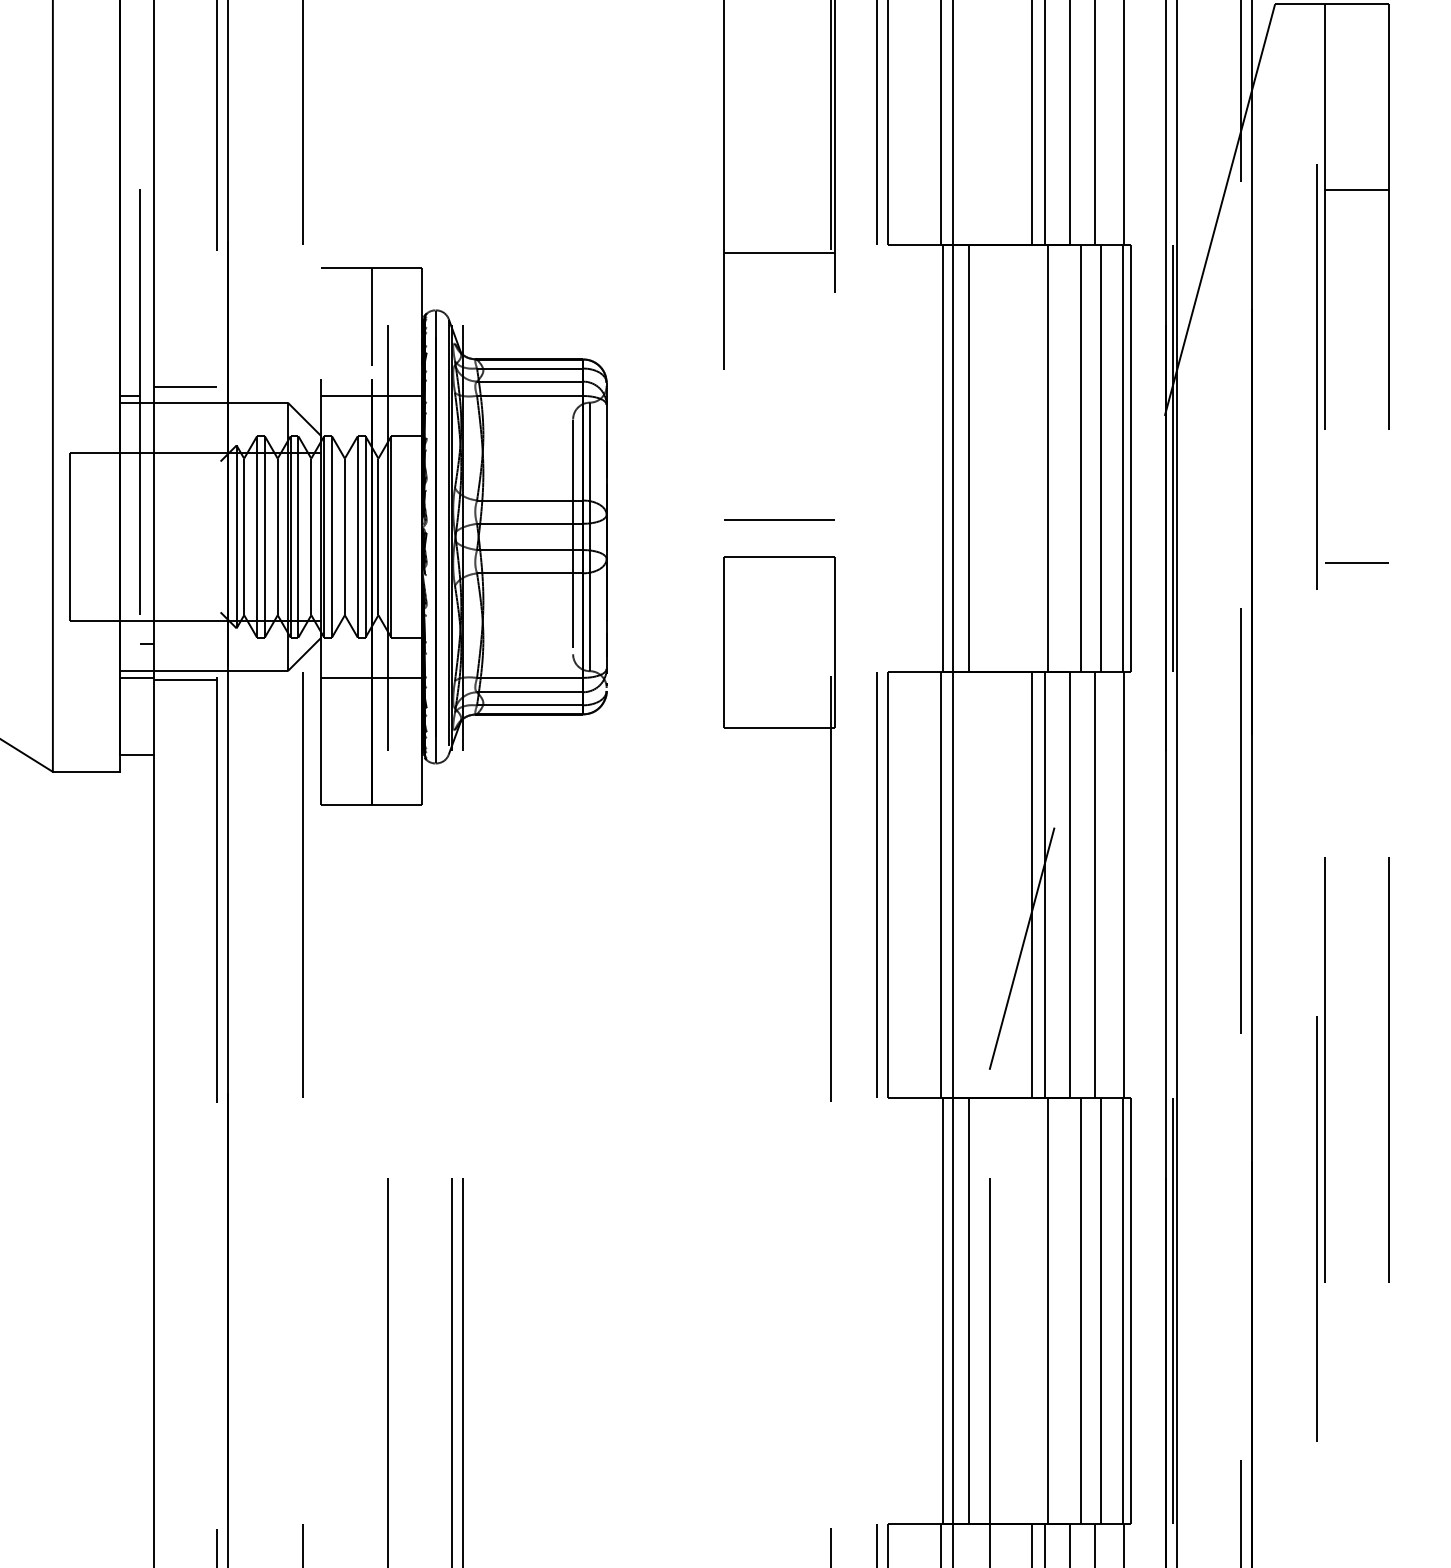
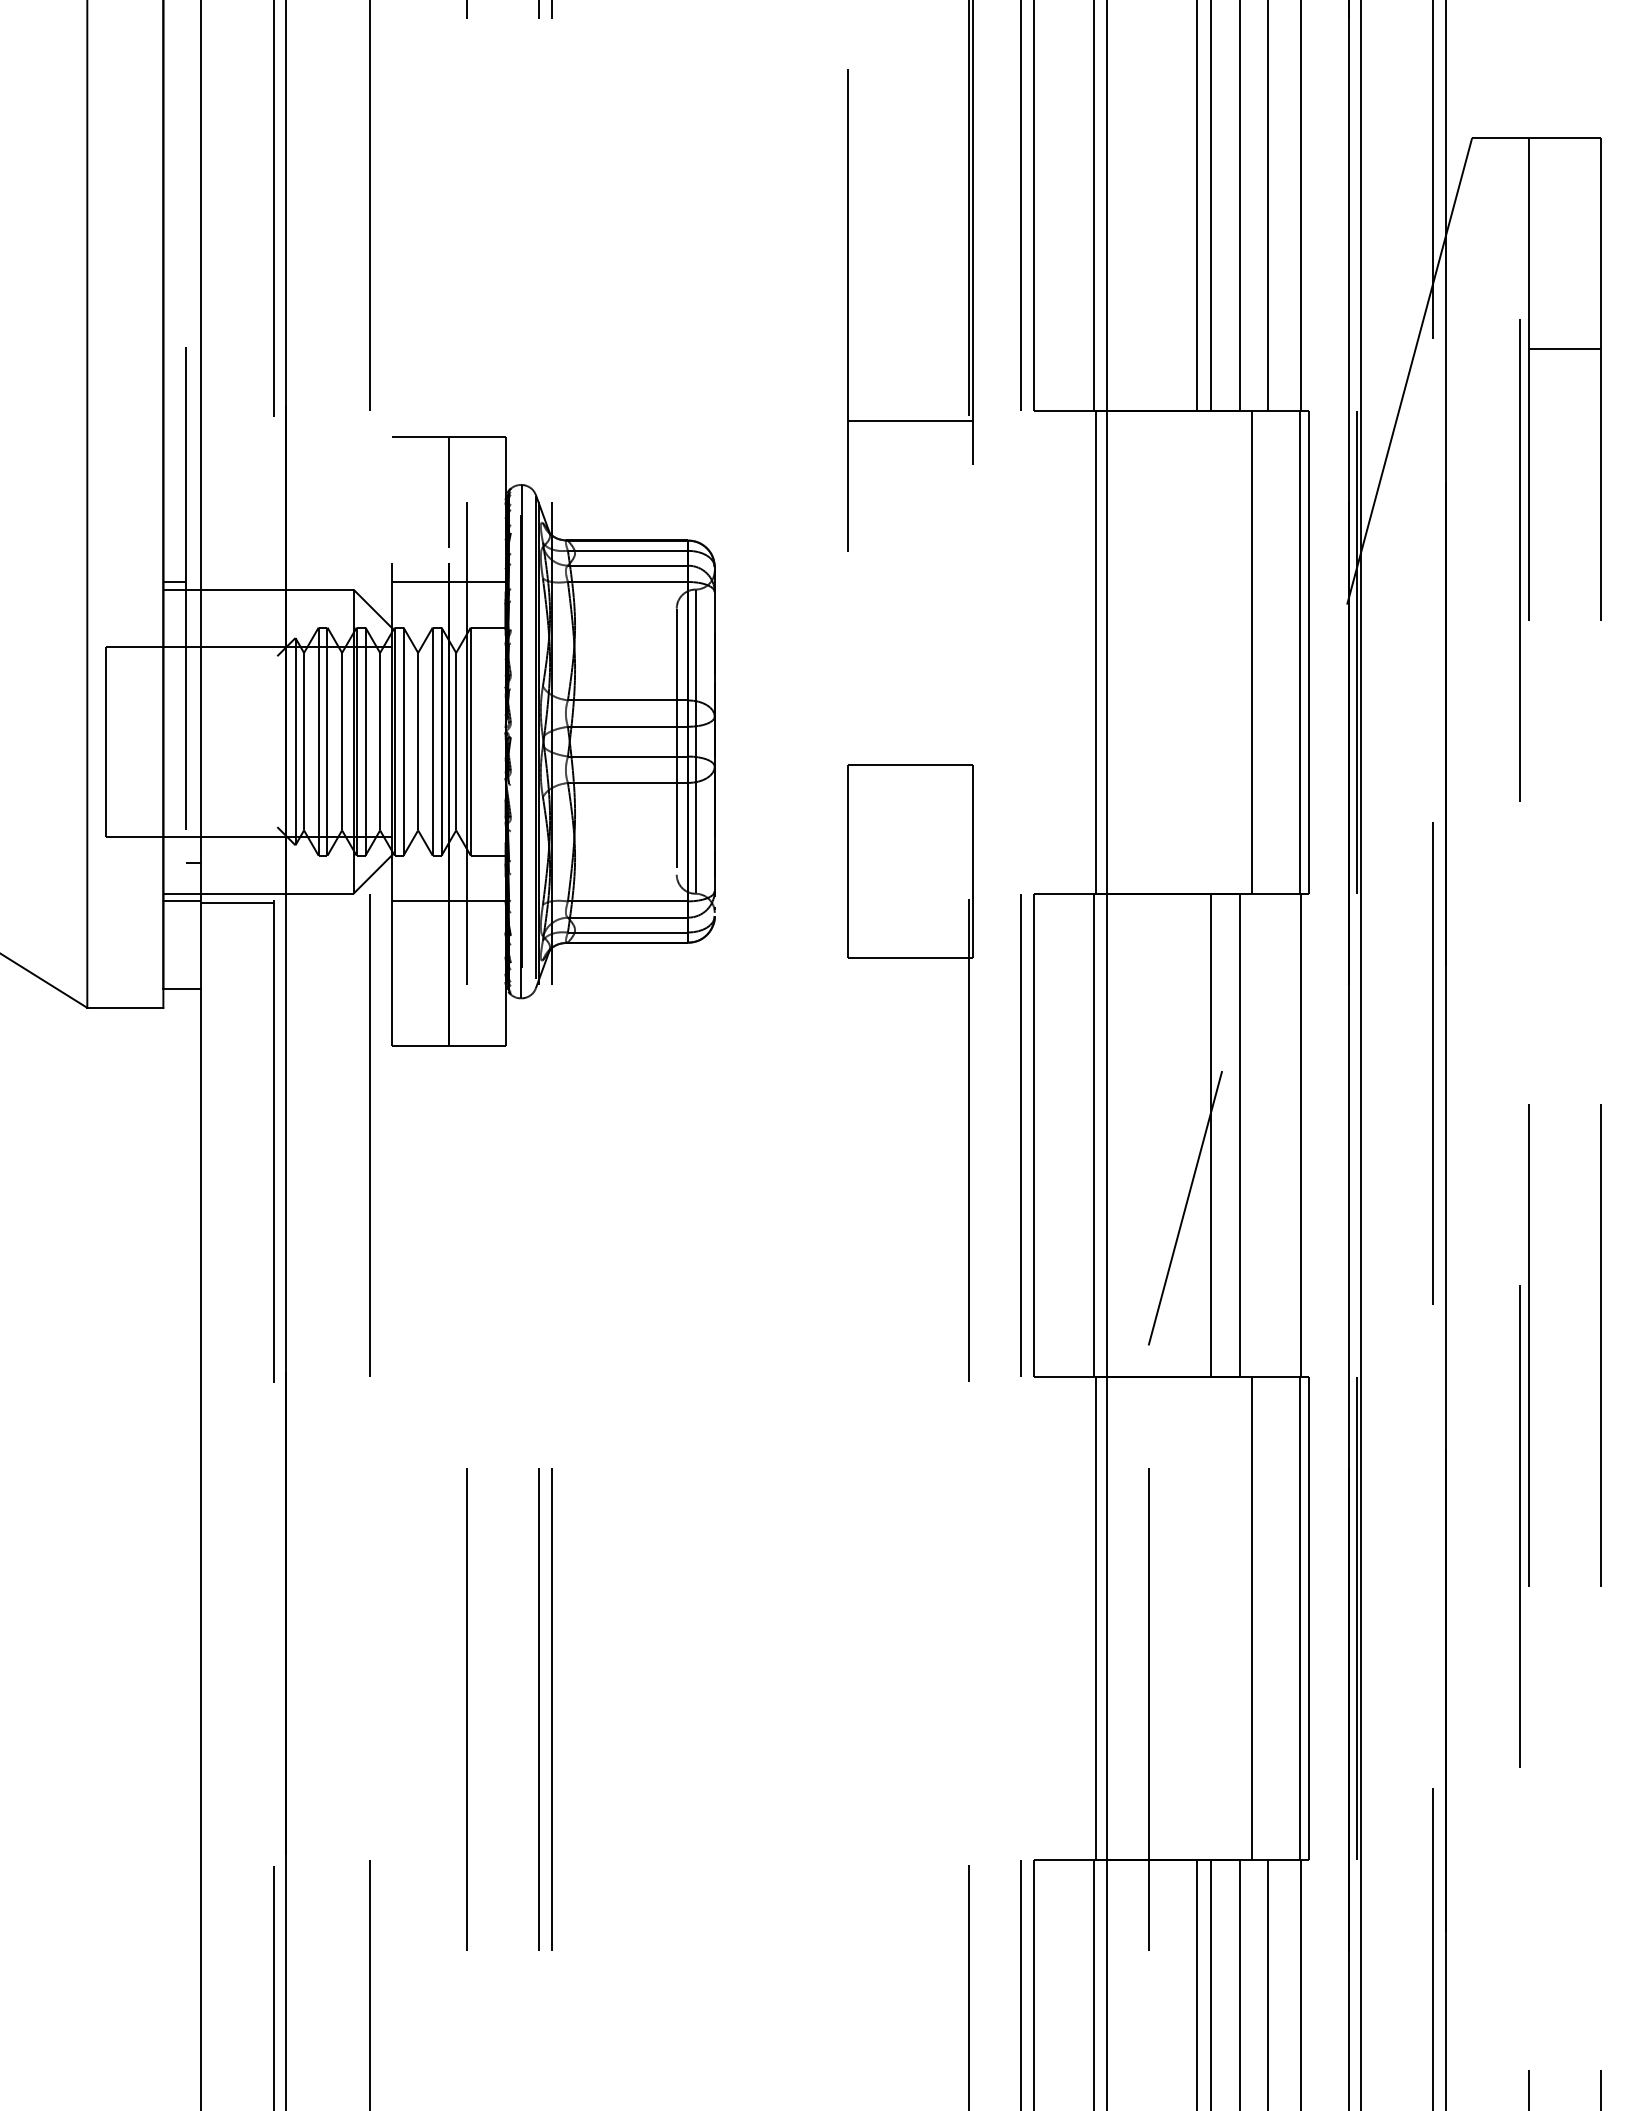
line: (185, 387) -> (237, 572), removed
line: (969, 458) -> (1125, 652), removed
line: (1047, 458) -> (1214, 652), removed
line: (1101, 458) -> (1275, 652), removed
line: (779, 519) -> (910, 721), removed
line: (1356, 562) -> (1564, 770), removed
line: (1032, 884) -> (1197, 1135), removed
line: (1094, 884) -> (1267, 1135), removed
line: (969, 1310) -> (1125, 1618), removed
line: (1047, 1310) -> (1214, 1618), removed
line: (1101, 1310) -> (1275, 1618), removed

